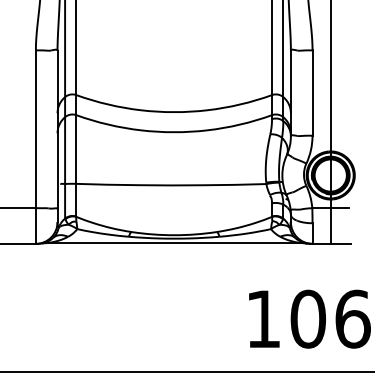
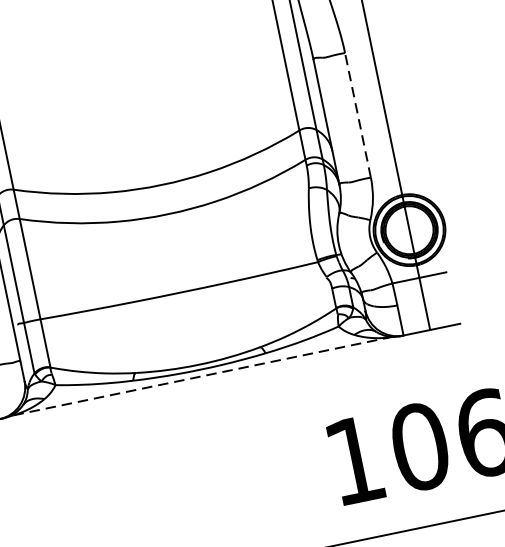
line: (312, 93) -> (358, 115), solid -> dashed
line: (174, 243) -> (201, 376), solid -> dashed

